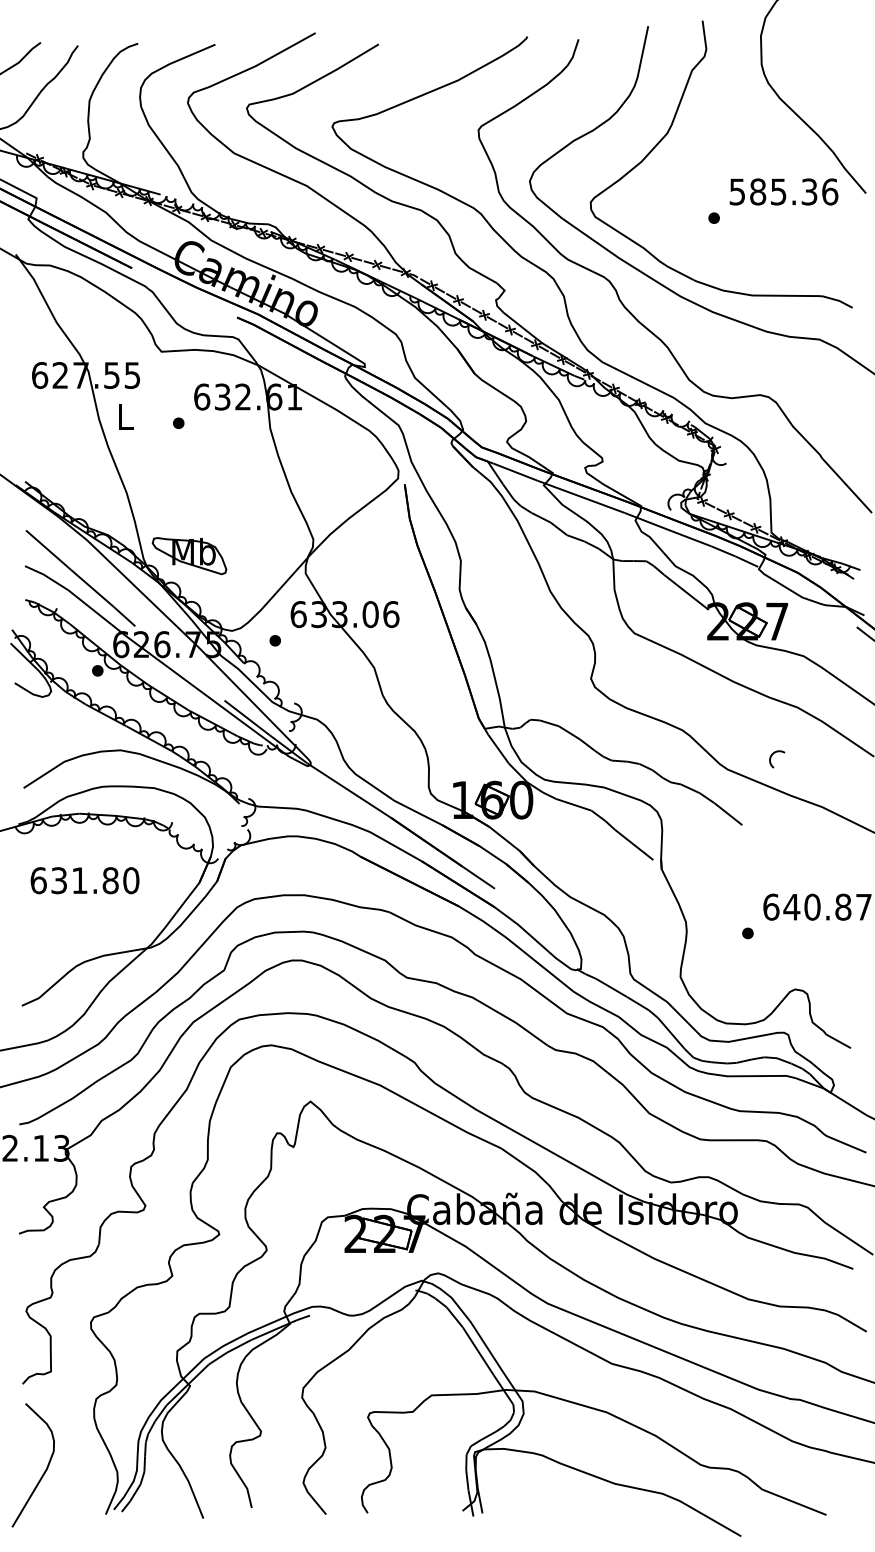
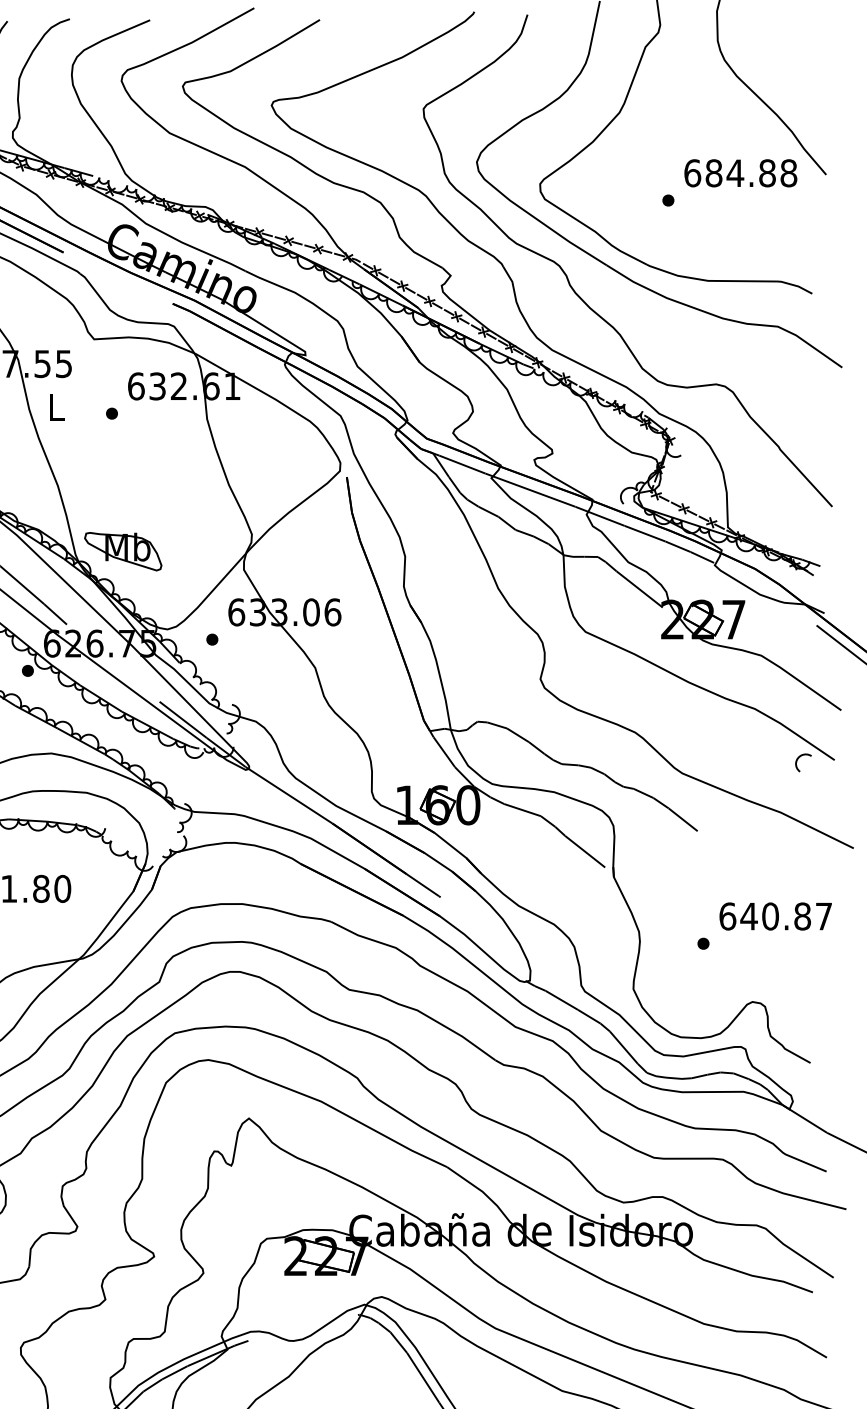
text: (783, 191) -> (740, 172), 585.36 -> 684.88
arc: (771, 758) -> (797, 761), moved

